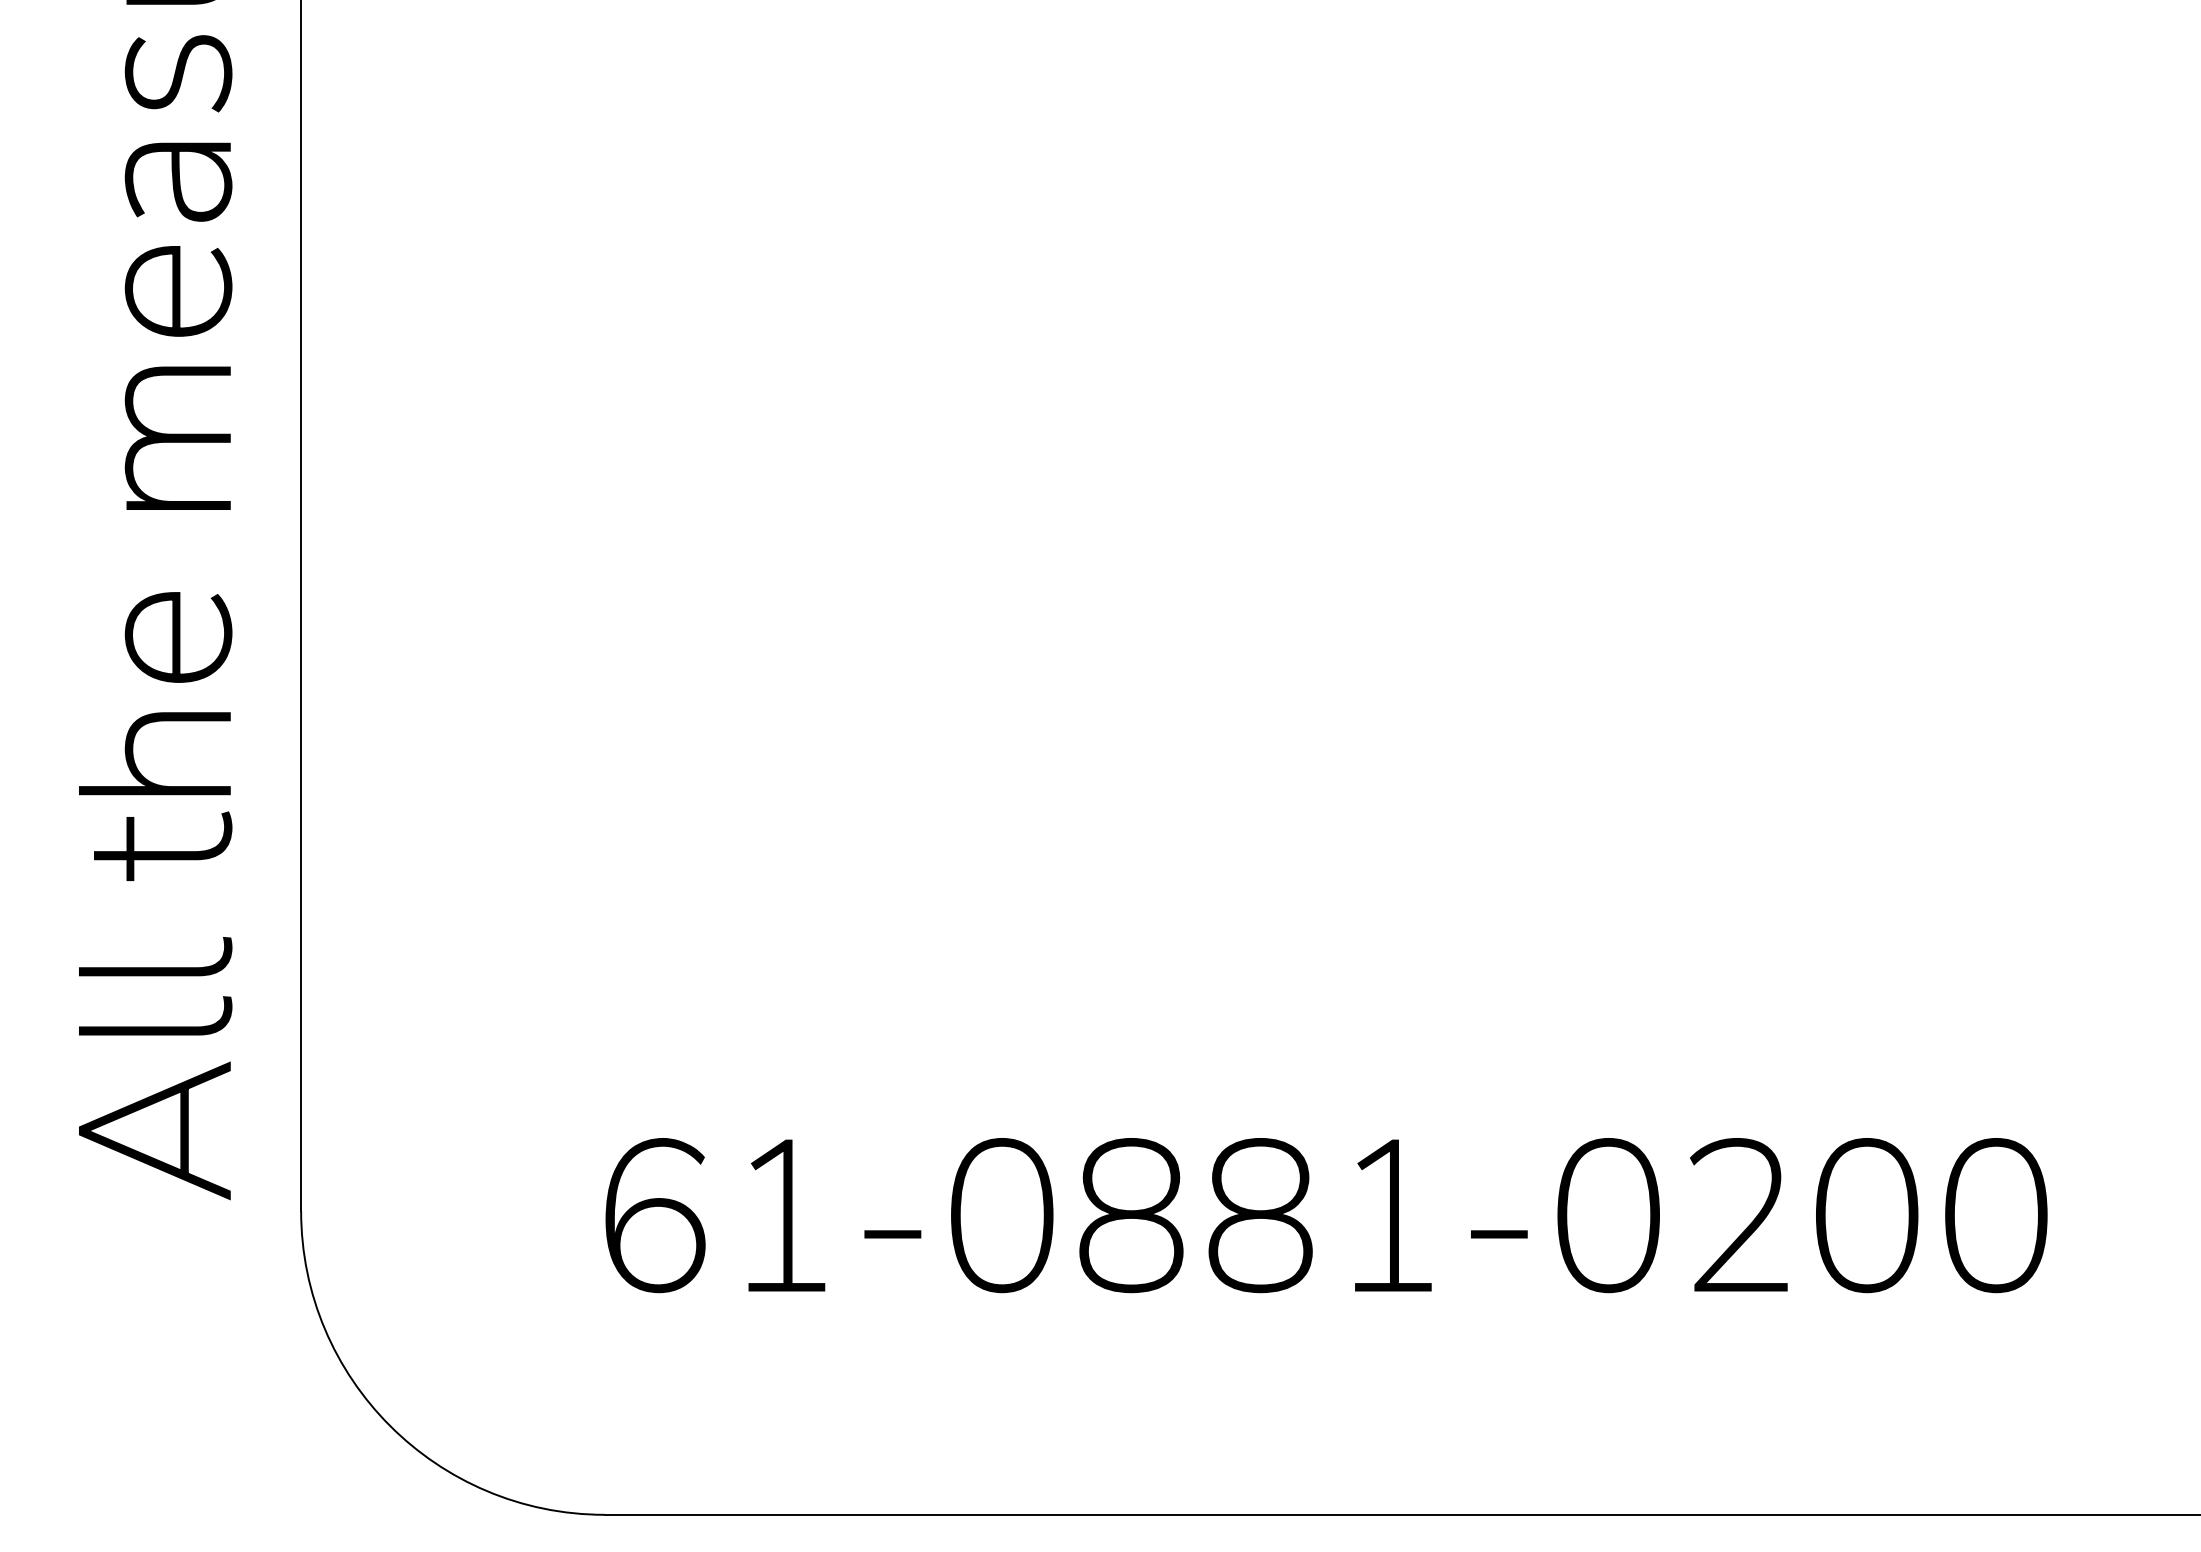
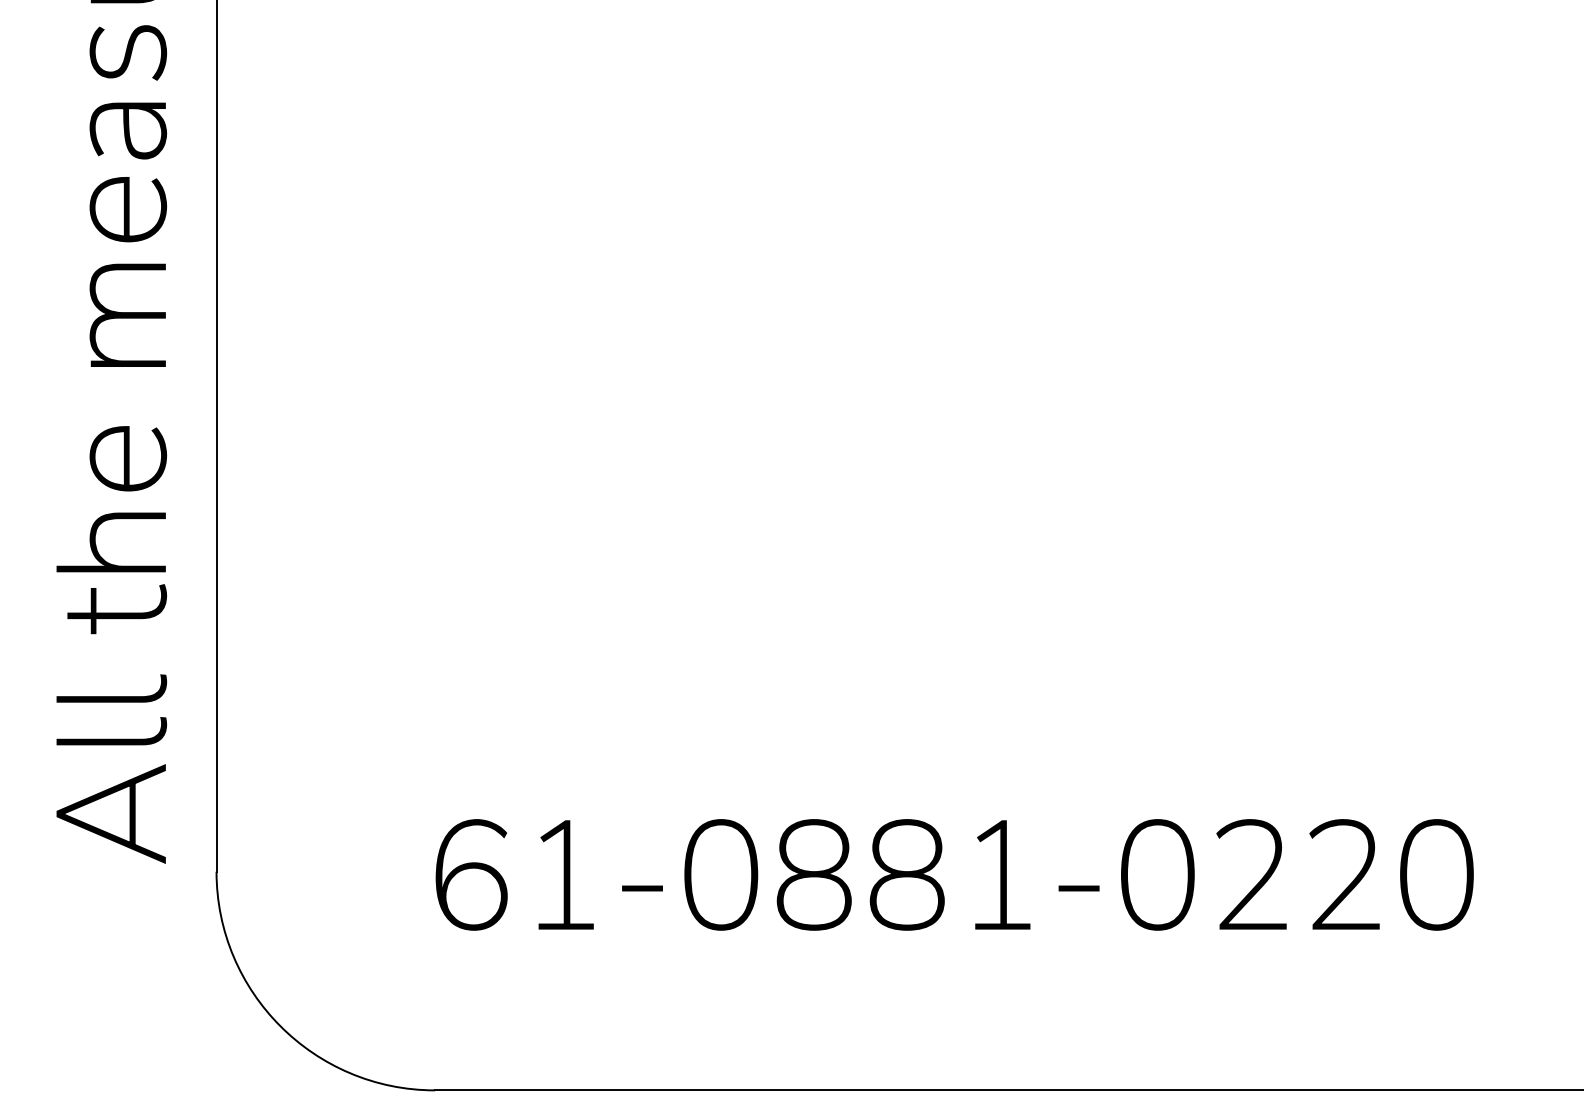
text: (1867, 1215) -> (1344, 874), 61-0881-0200 -> 61-0881-0220

